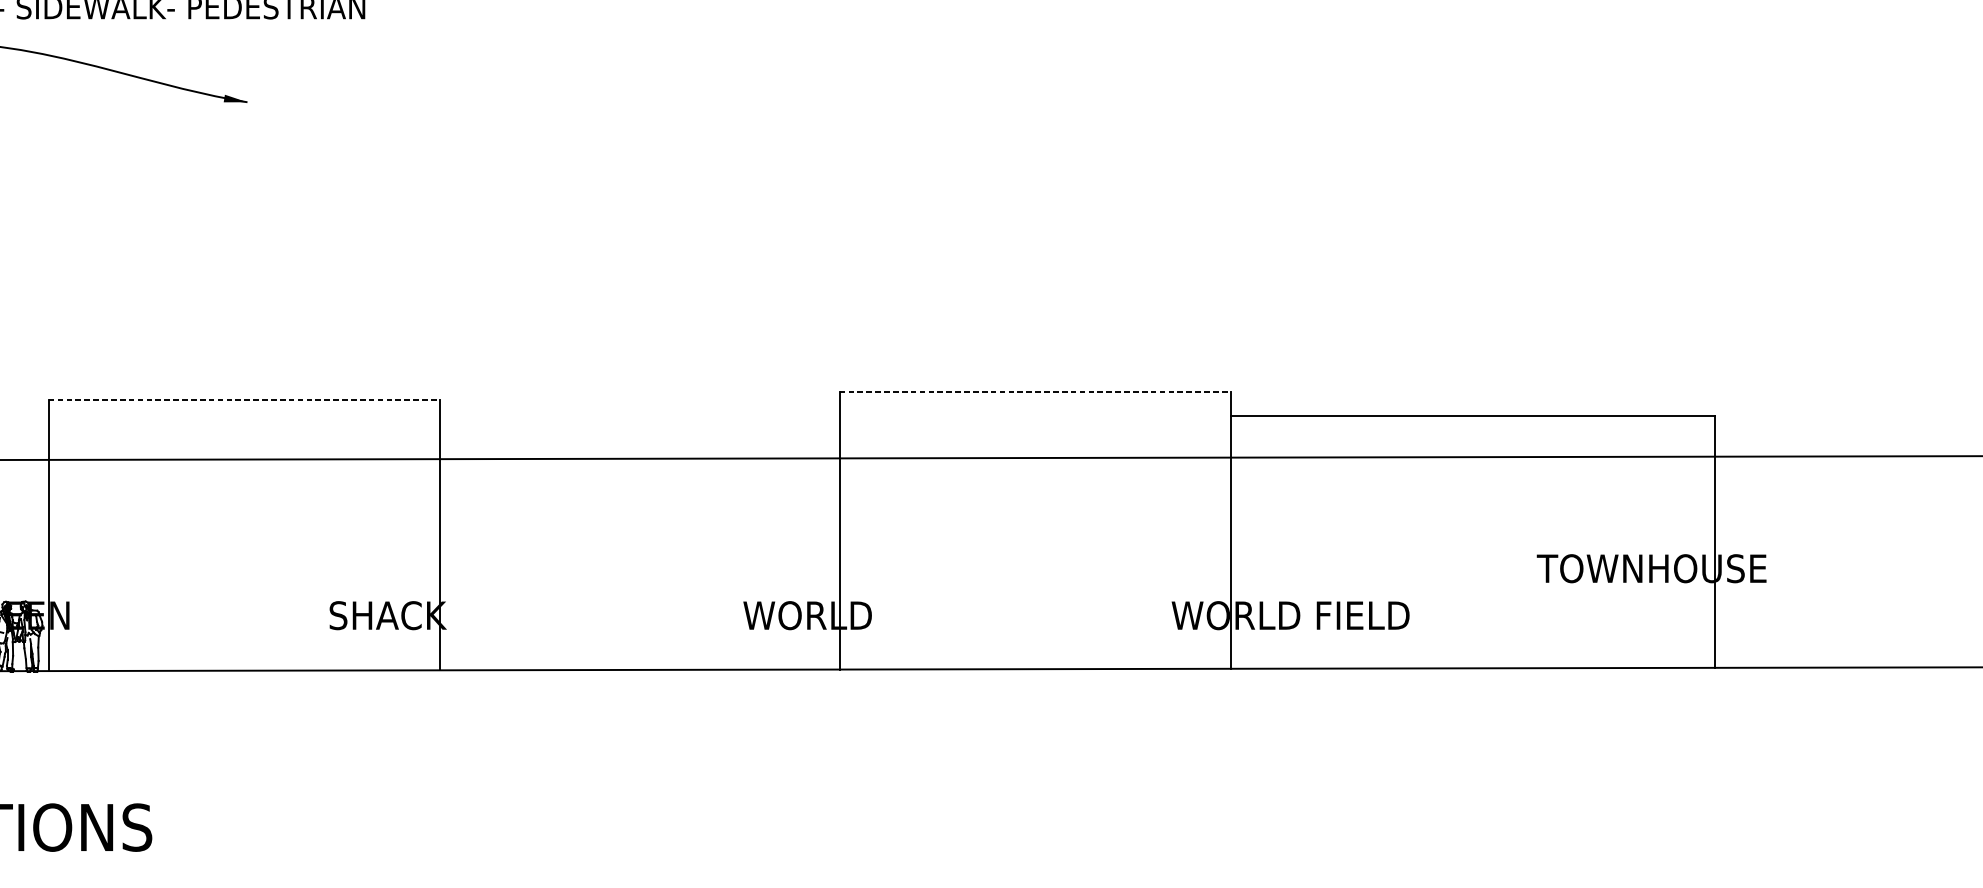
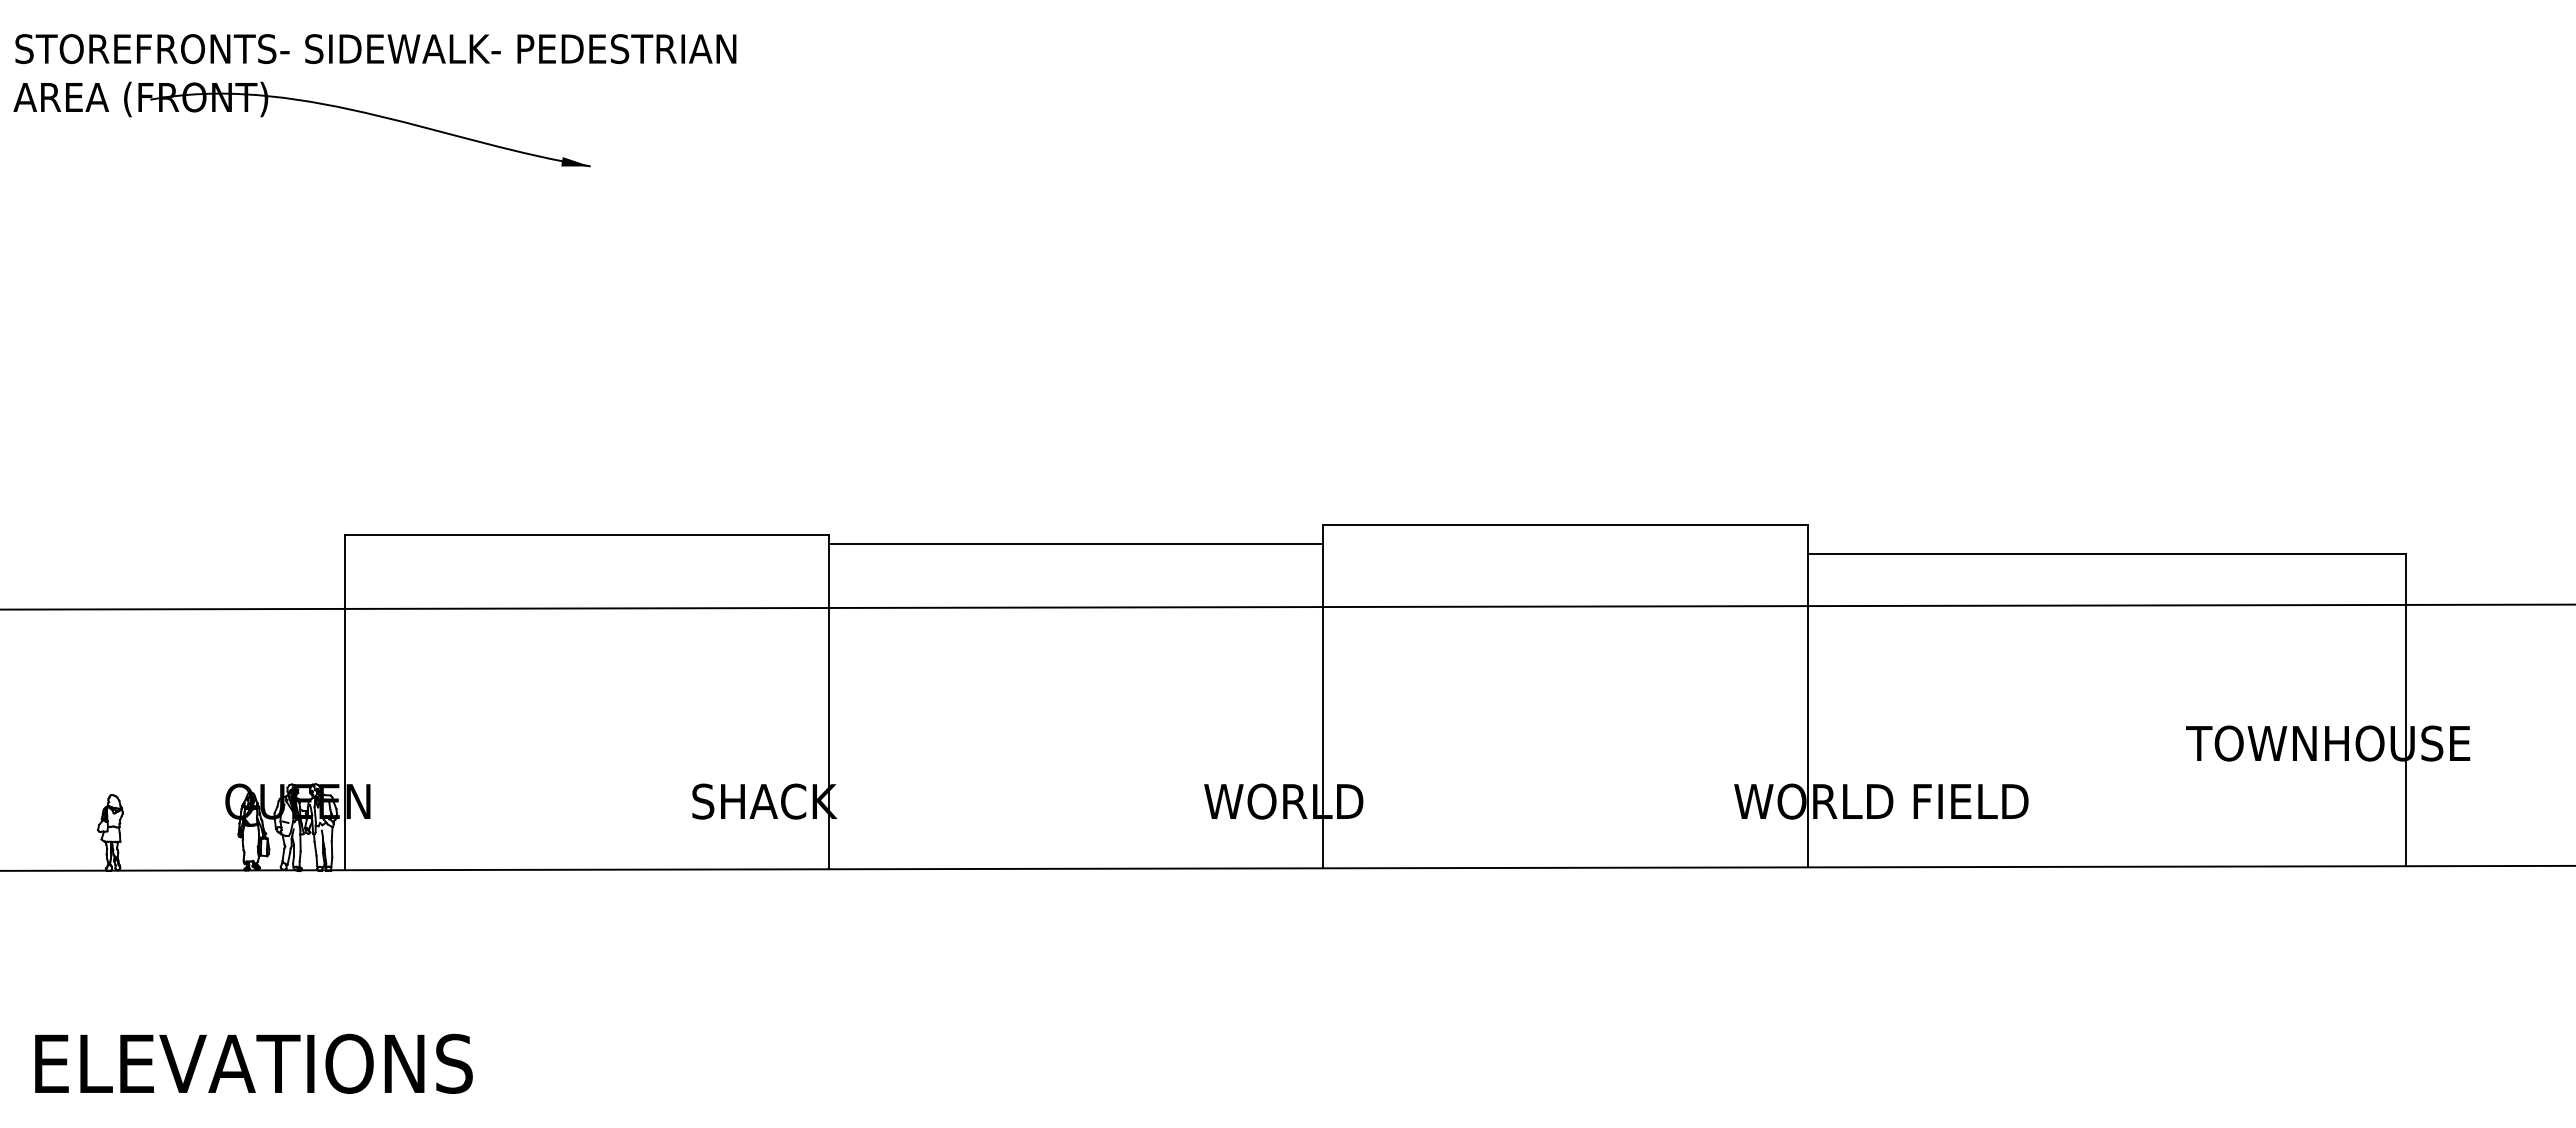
line: (1036, 392) -> (1566, 525), dashed -> solid
line: (244, 399) -> (587, 534), dashed -> solid
line: (640, 407) -> (1076, 544), added

